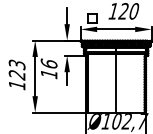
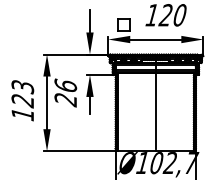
text: (48, 74) -> (64, 100), 16 -> 26

